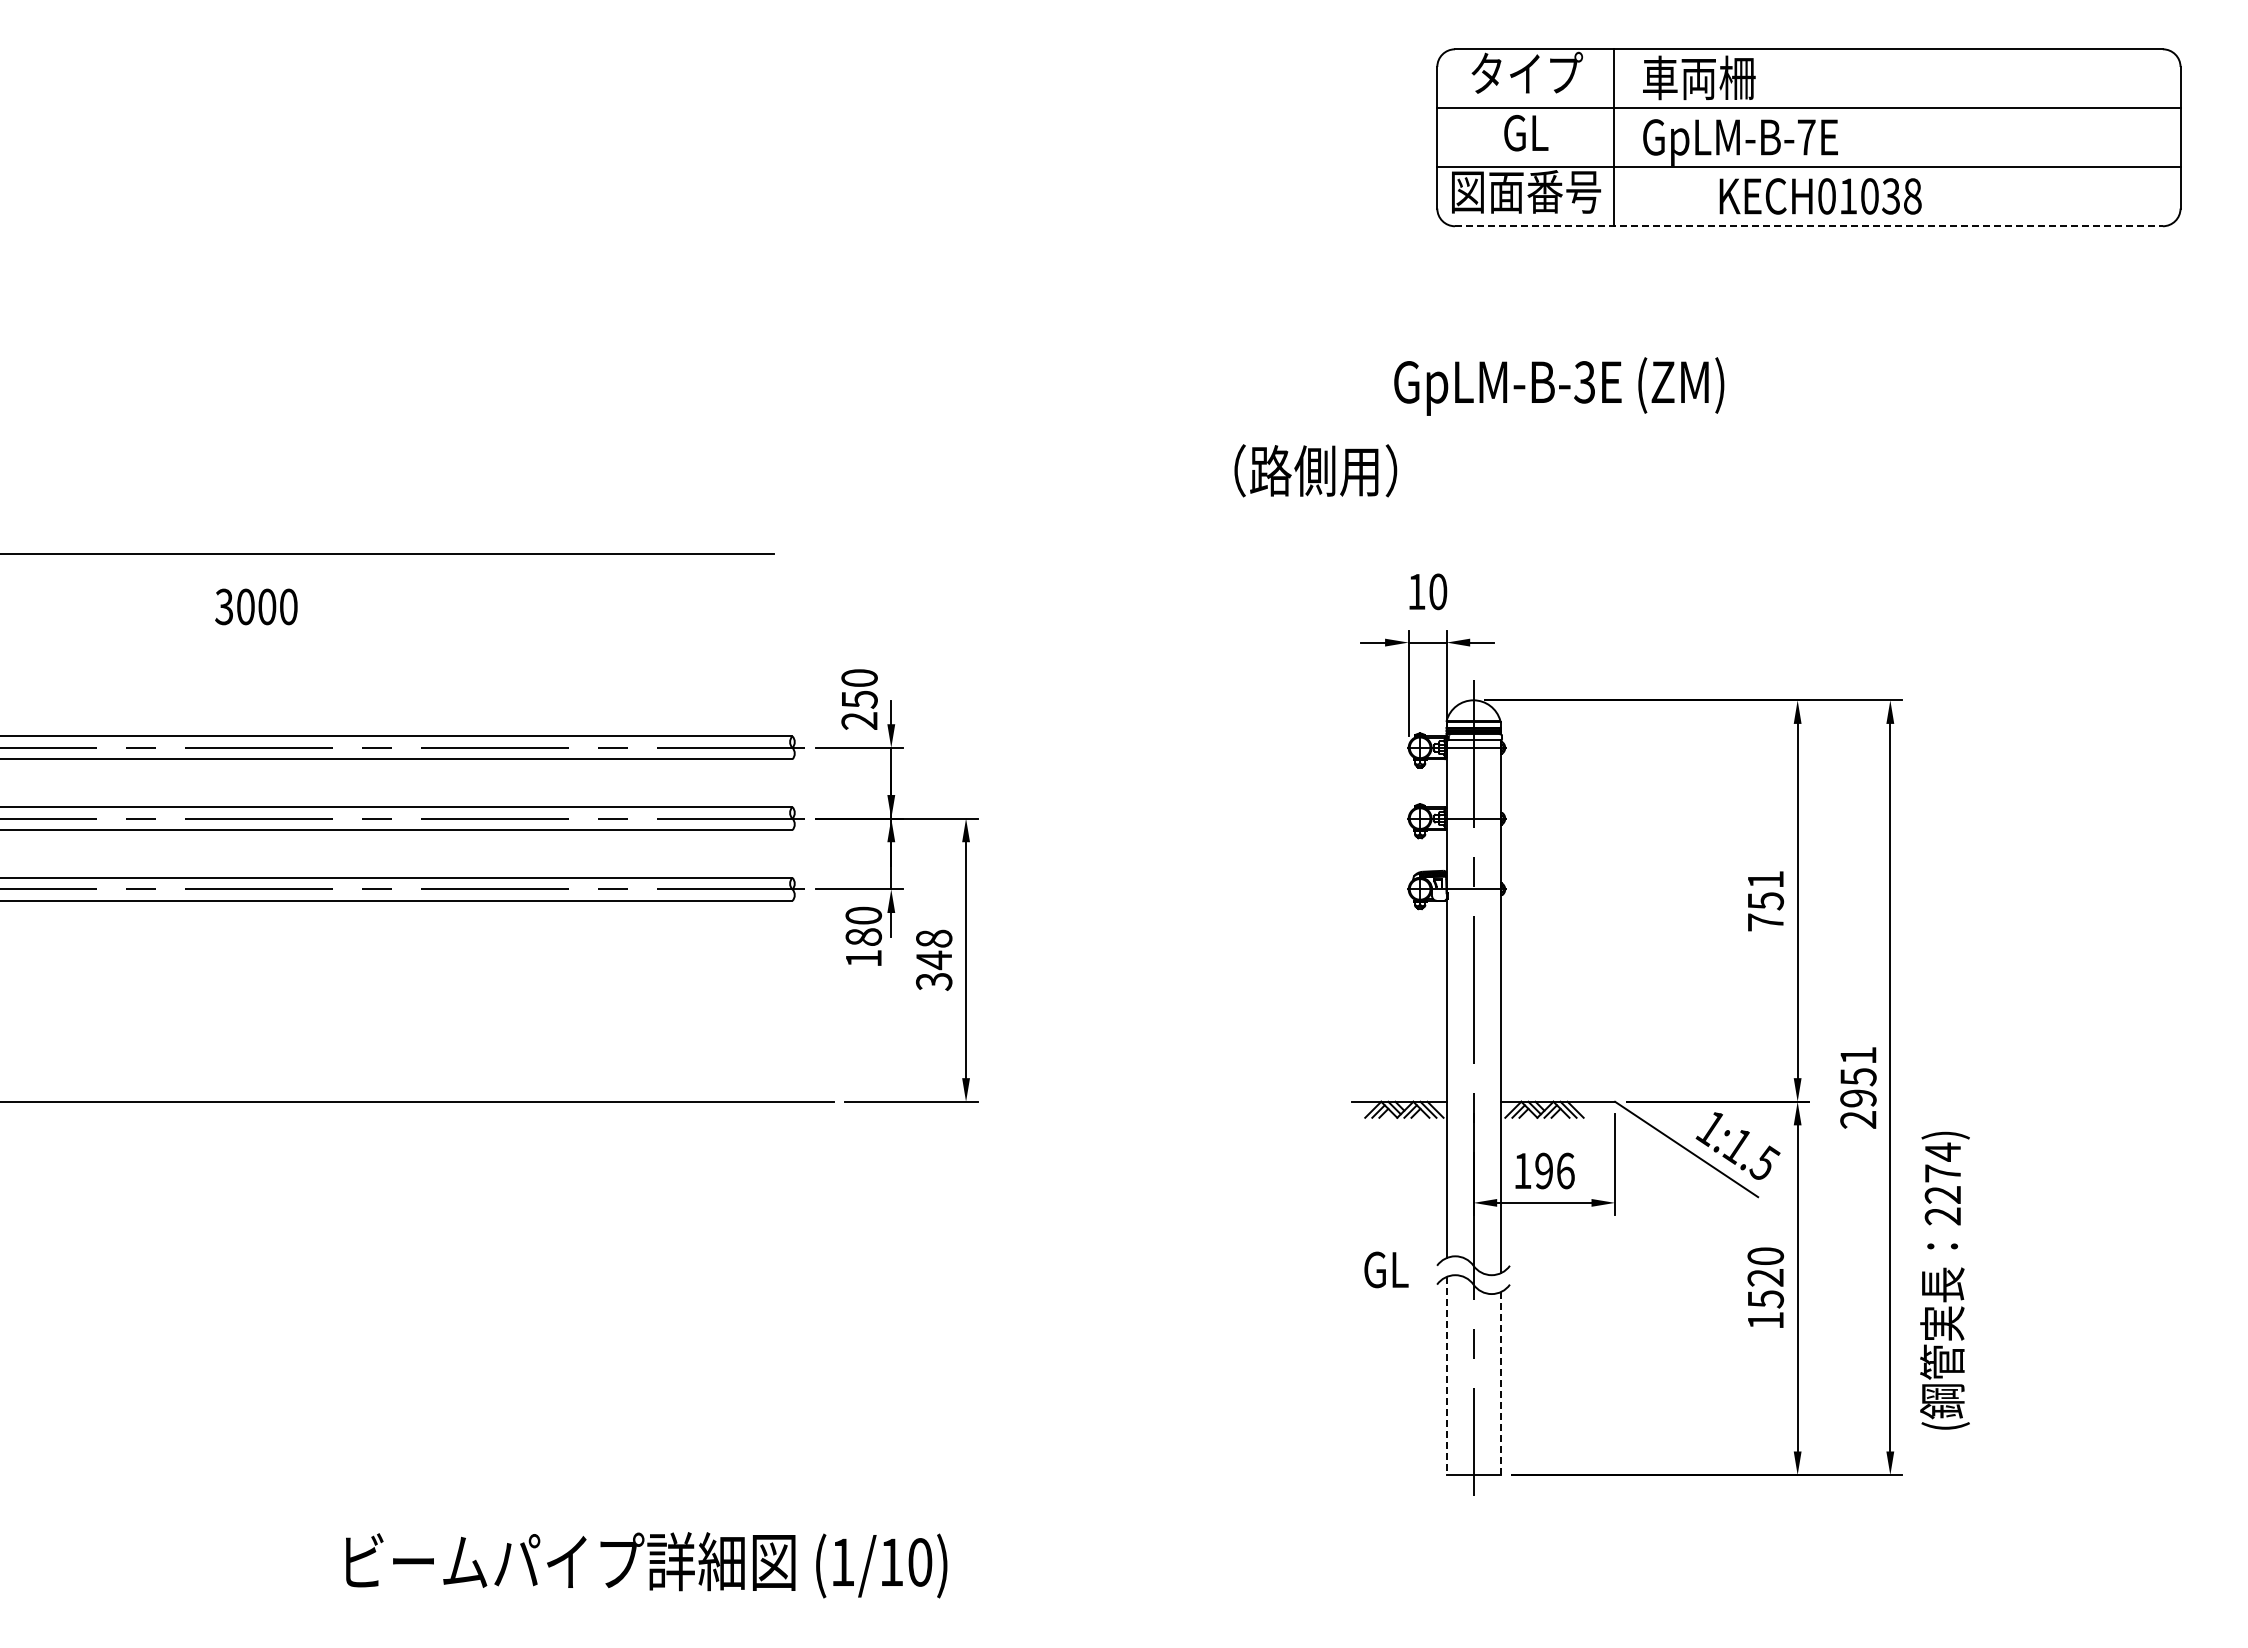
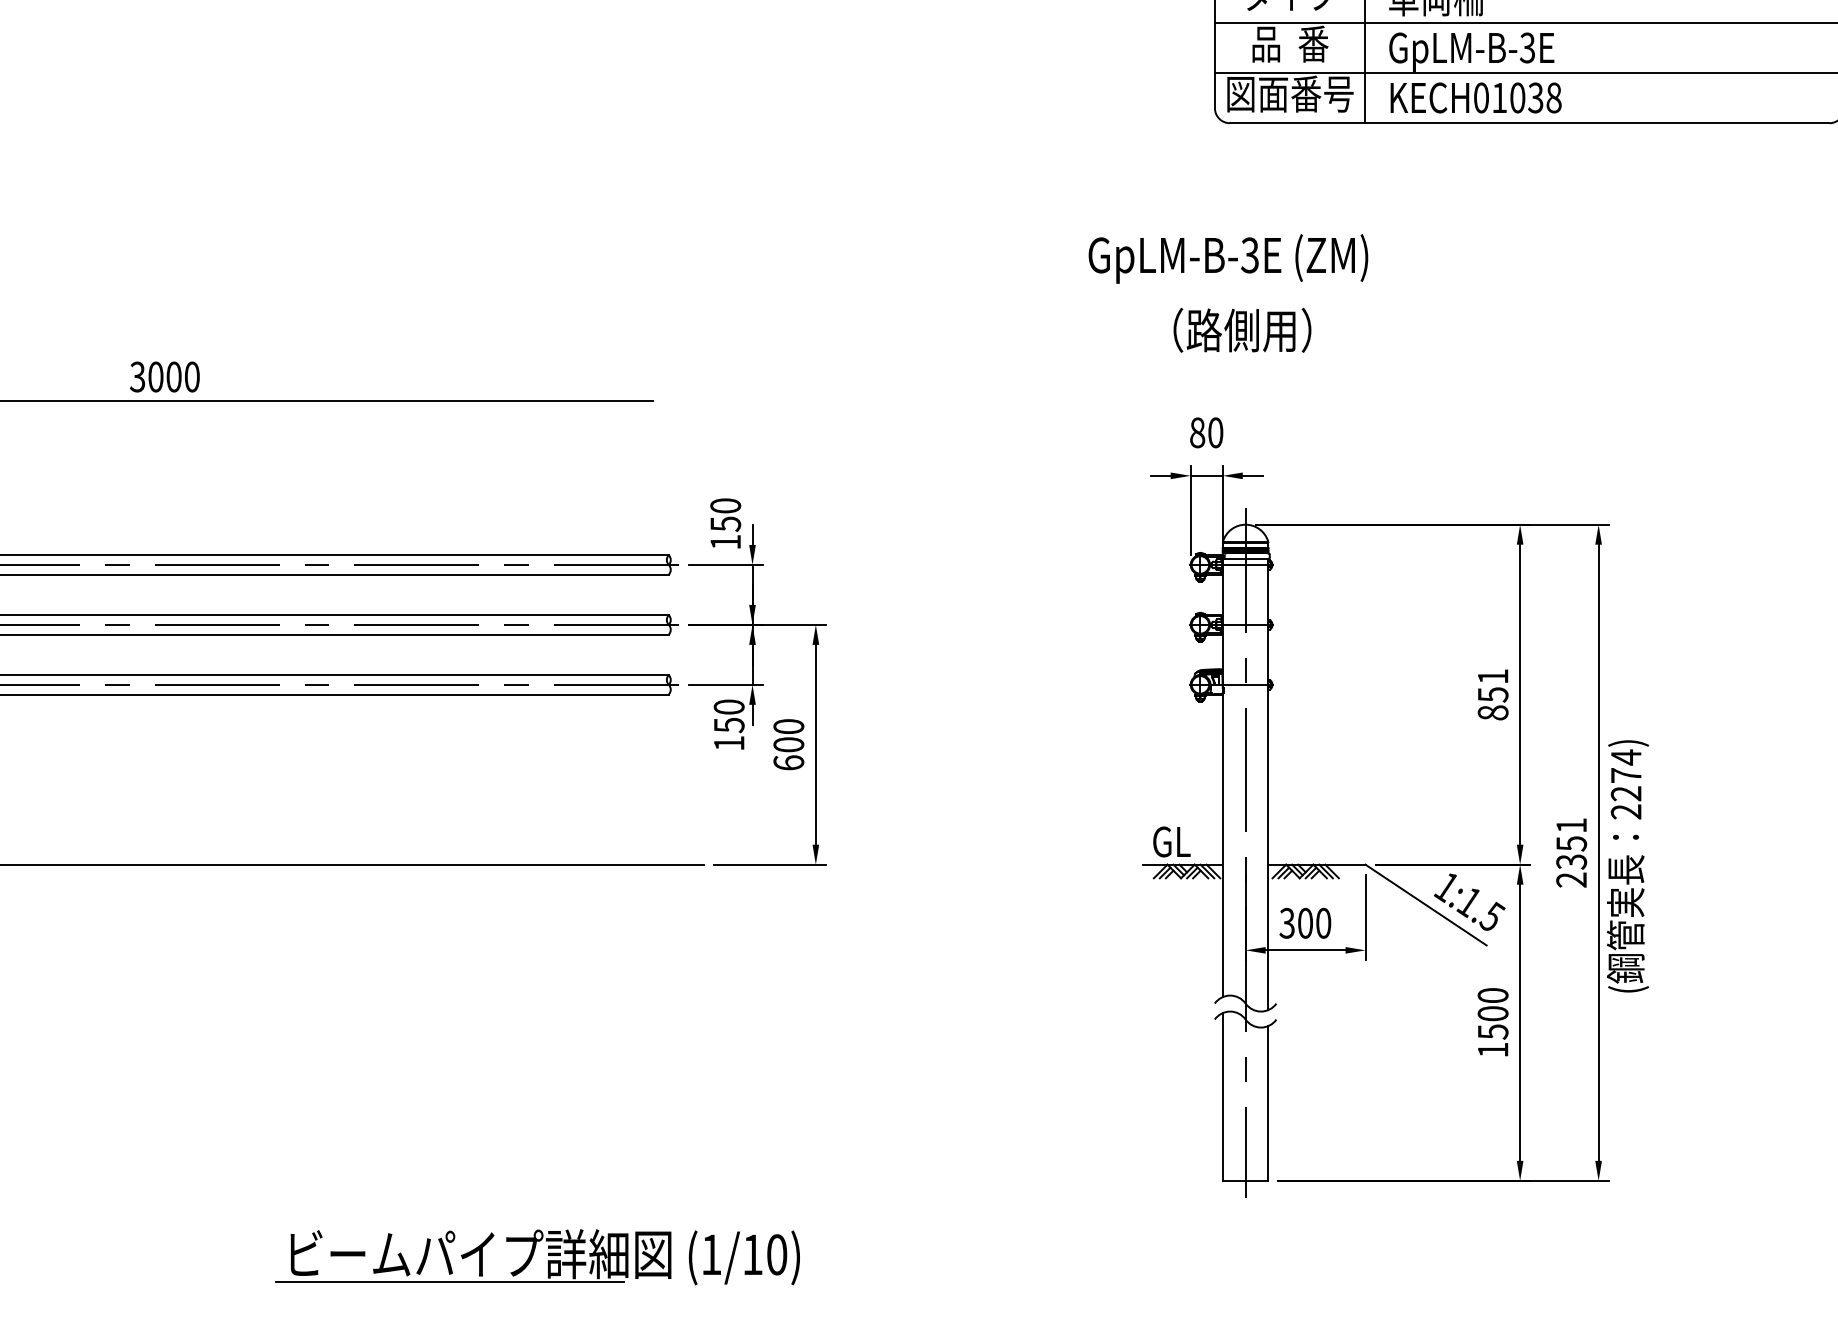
text: (1526, 132) -> (1290, 43), GL -> 品  番
text: (1806, 137) -> (1527, 48), GpLM-B-7E -> GpLM-B-3E
text: (1820, 196) -> (1475, 98), moved
line: (1808, 226) -> (1529, 123), dashed -> solid
text: (1559, 386) -> (1228, 258), moved
text: (1315, 470) -> (1242, 330), moved
text: (1416, 591) -> (1197, 432), 10 -> 80
text: (256, 606) -> (164, 376), moved
text: (859, 720) -> (725, 541), 250 -> 150
text: (1765, 922) -> (1492, 712), 751 -> 851
text: (863, 937) -> (728, 725), 180 -> 150
text: (934, 959) -> (789, 744), 348 -> 600
text: (1858, 1098) -> (1571, 861), 2951 -> 2351
text: (1543, 1170) -> (1304, 922), 196 -> 300
text: (1386, 1269) -> (1171, 841), moved
text: (1765, 1277) -> (1492, 1013), 1520 -> 1500
text: (1944, 1280) -> (1627, 866), moved
line: (1446, 1376) -> (1222, 1097), dashed -> solid
line: (1500, 1384) -> (1268, 1104), dashed -> solid
line: (533, 1593) -> (449, 1281), added

